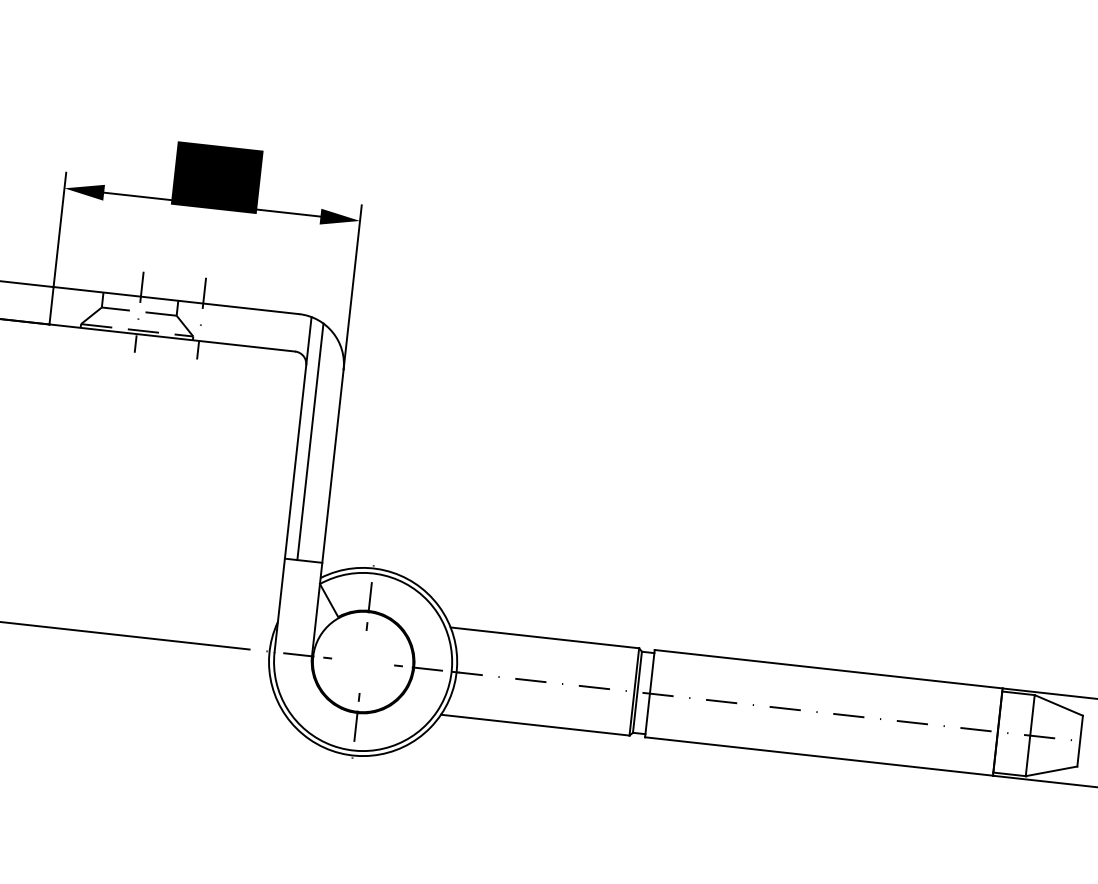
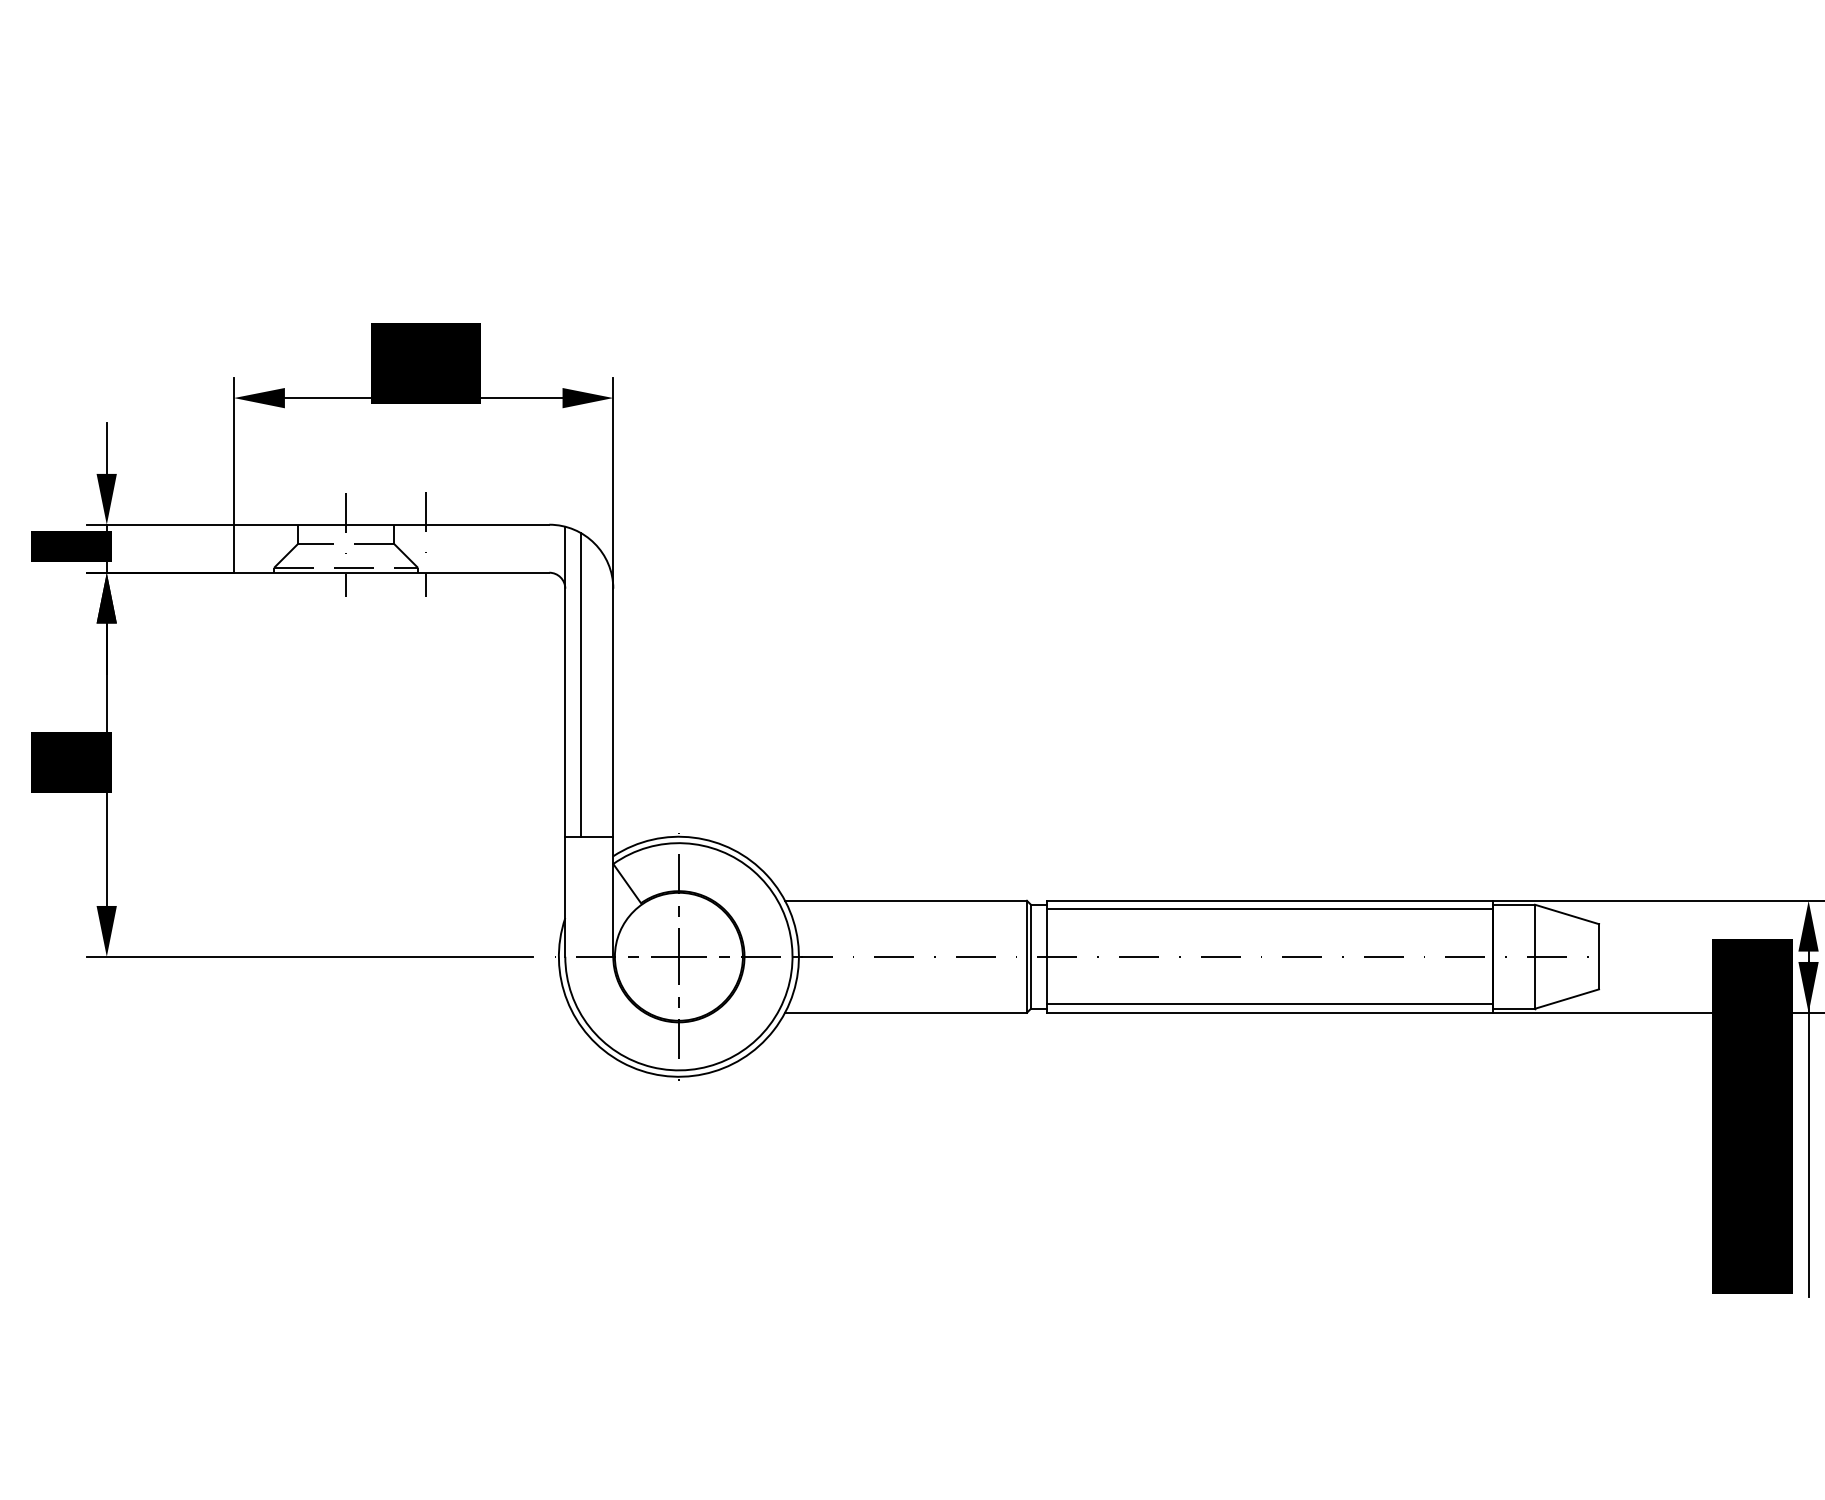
part: (362, 661) -> (678, 956), added
line: (827, 675) -> (1269, 909), added
line: (819, 749) -> (1269, 1004), added

